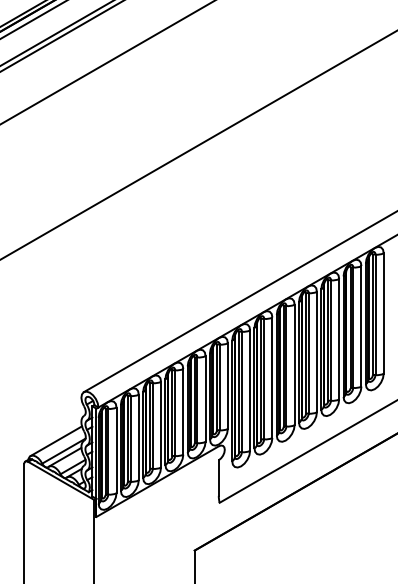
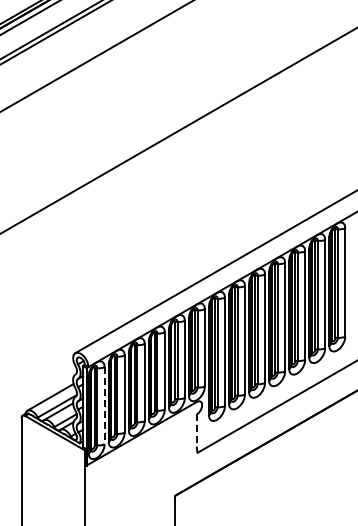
line: (116, 450) -> (104, 405), solid -> dashed
line: (218, 479) -> (196, 431), solid -> dashed

